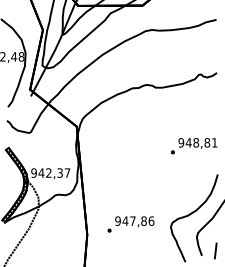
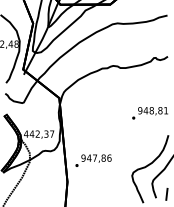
text: (34, 172) -> (26, 133), 942,37 -> 442,37
text: (130, 224) -> (93, 160), moved

